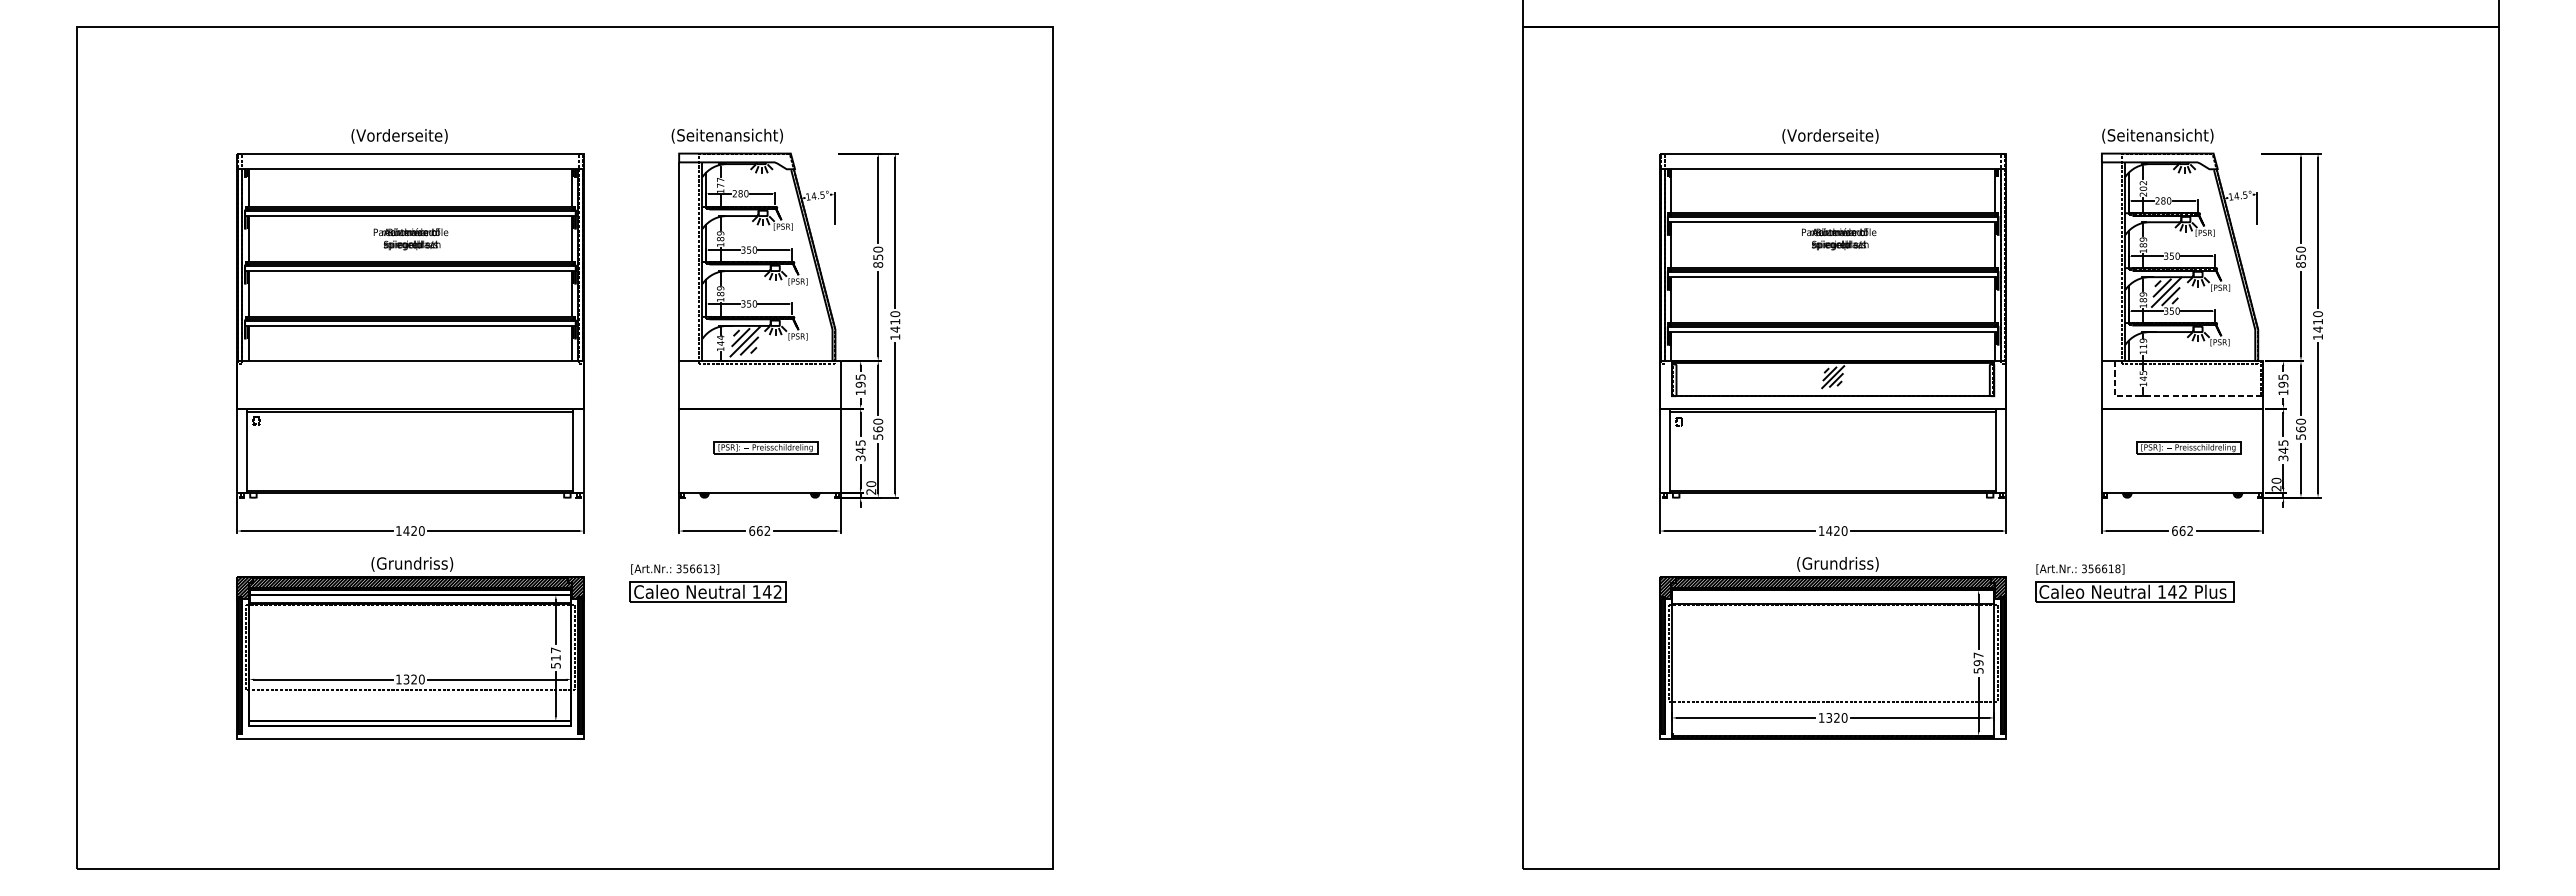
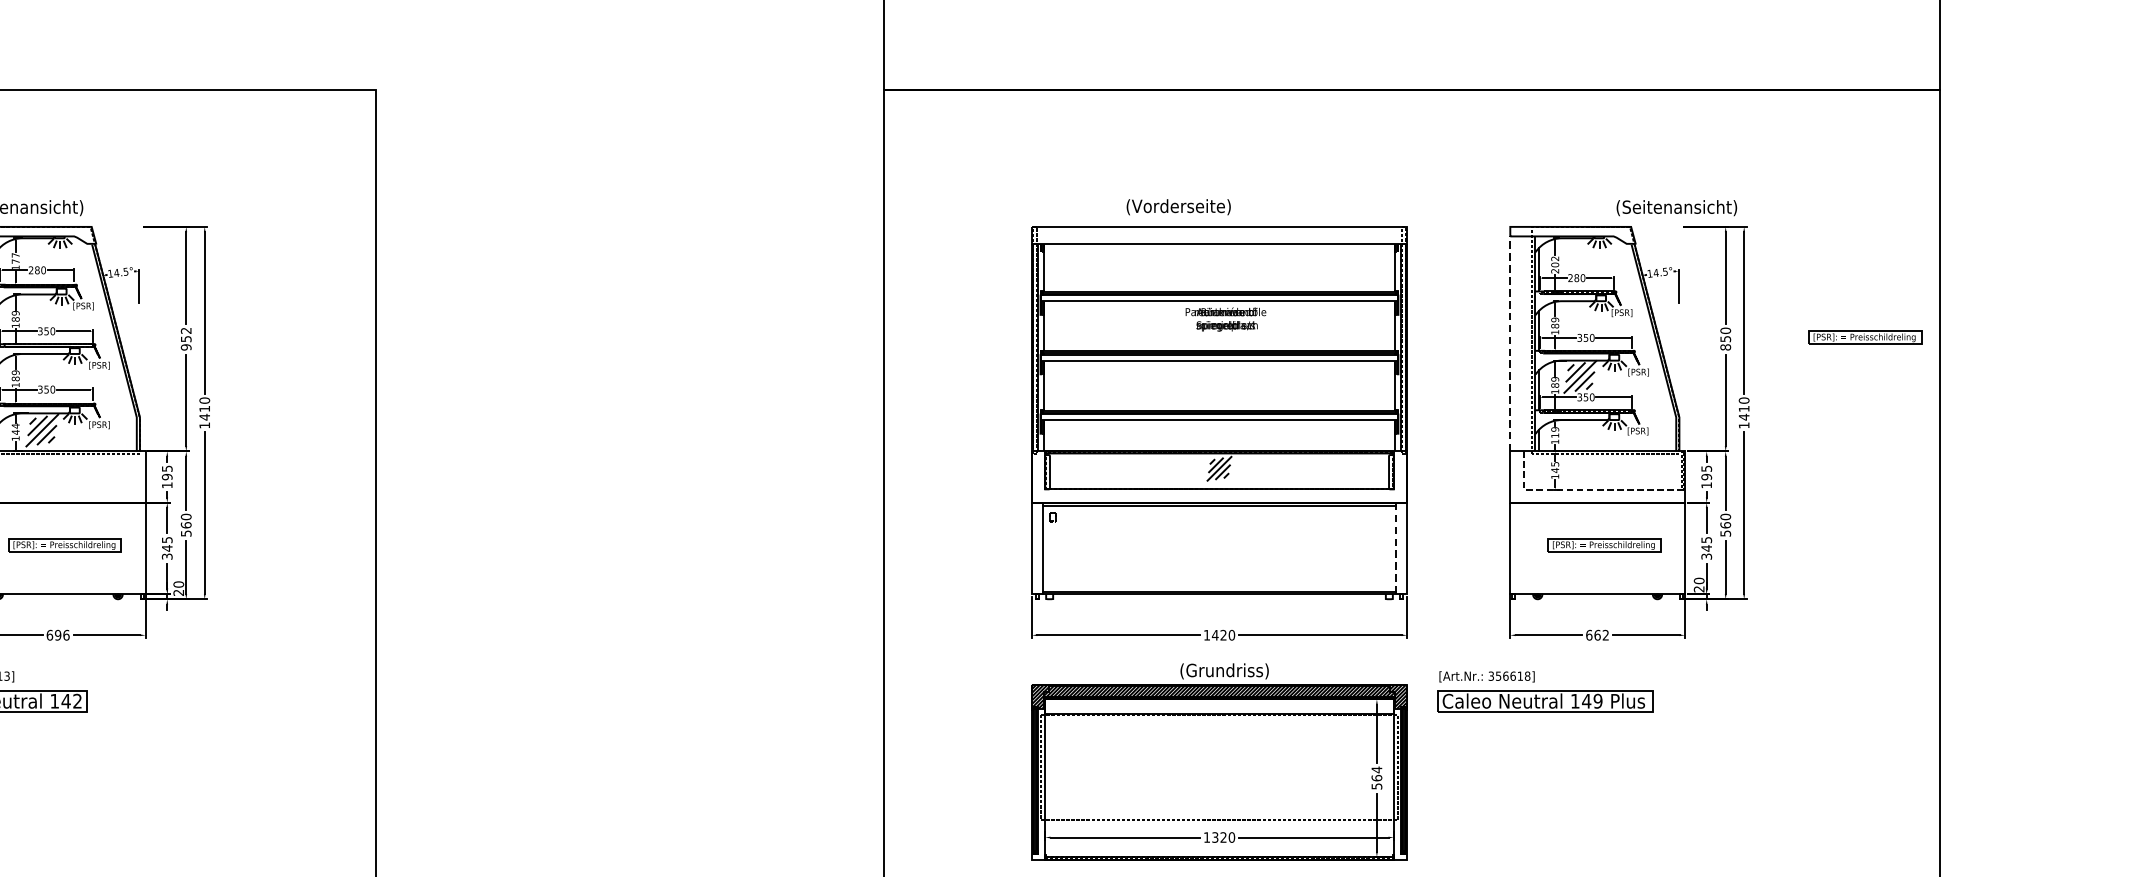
text: (2157, 135) -> (1676, 207), moved
text: (1830, 136) -> (1178, 207), moved
part: (2429, 255) -> (1864, 337), added
text: (878, 256) -> (186, 338), 850 -> 952
line: (2101, 261) -> (1509, 343), solid -> dashed
line: (1996, 451) -> (1396, 549), solid -> dashed
text: (763, 530) -> (62, 634), 662 -> 696
text: (2183, 591) -> (1598, 700), 142 -> 149
text: (1978, 659) -> (1376, 774), 597 -> 564

